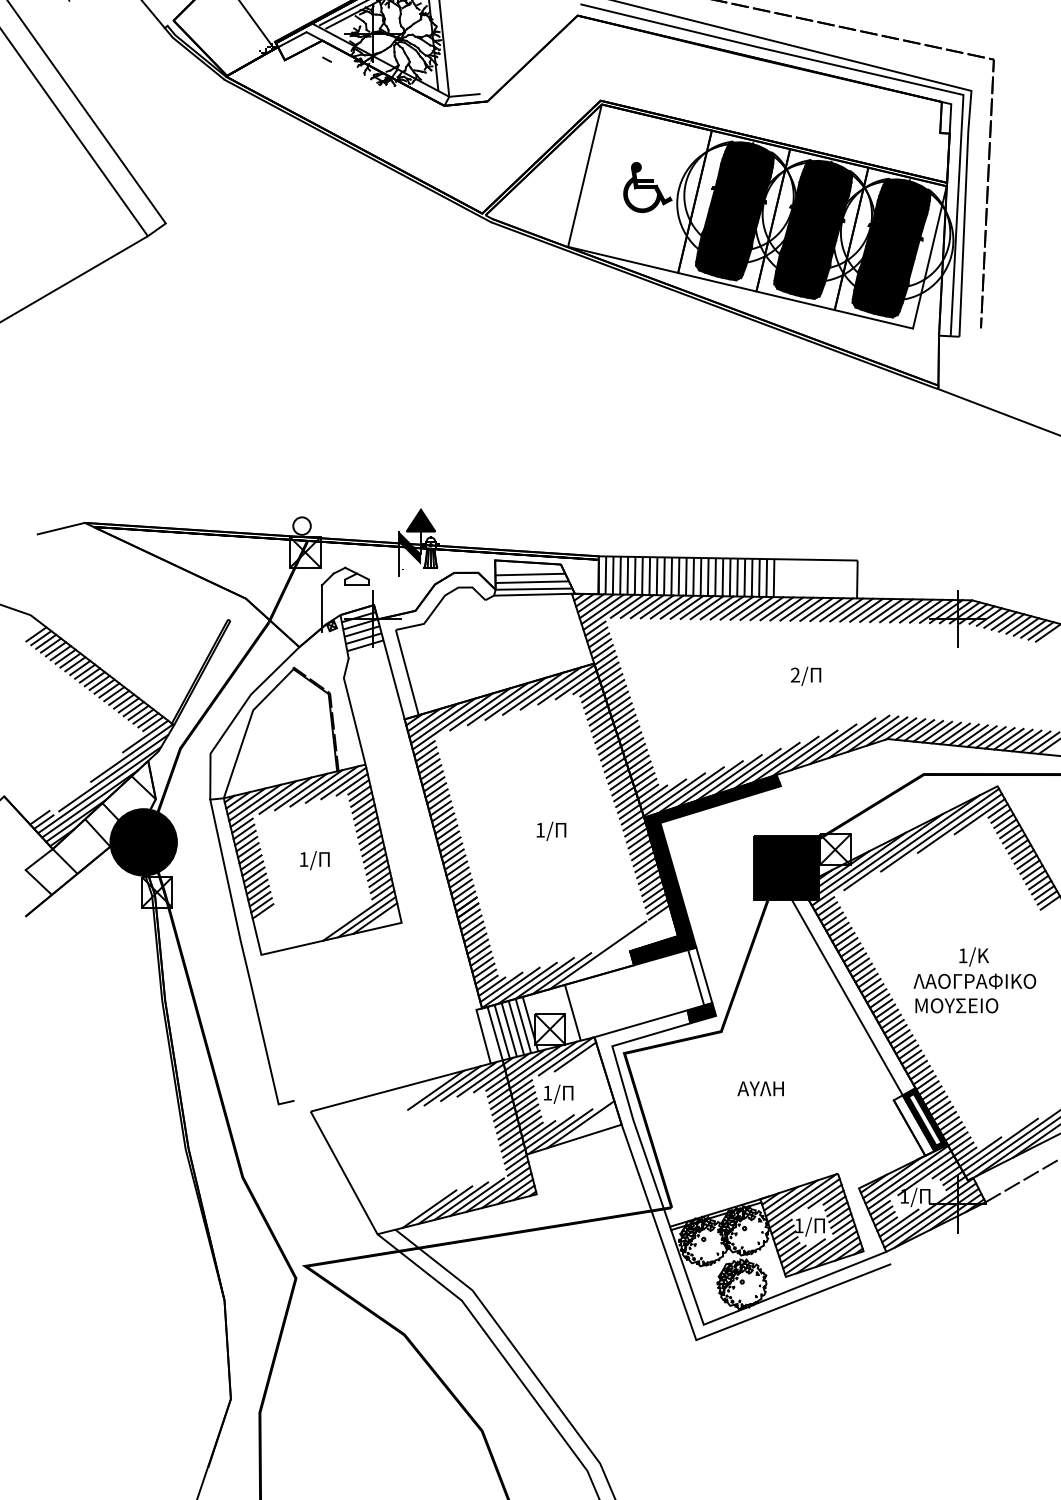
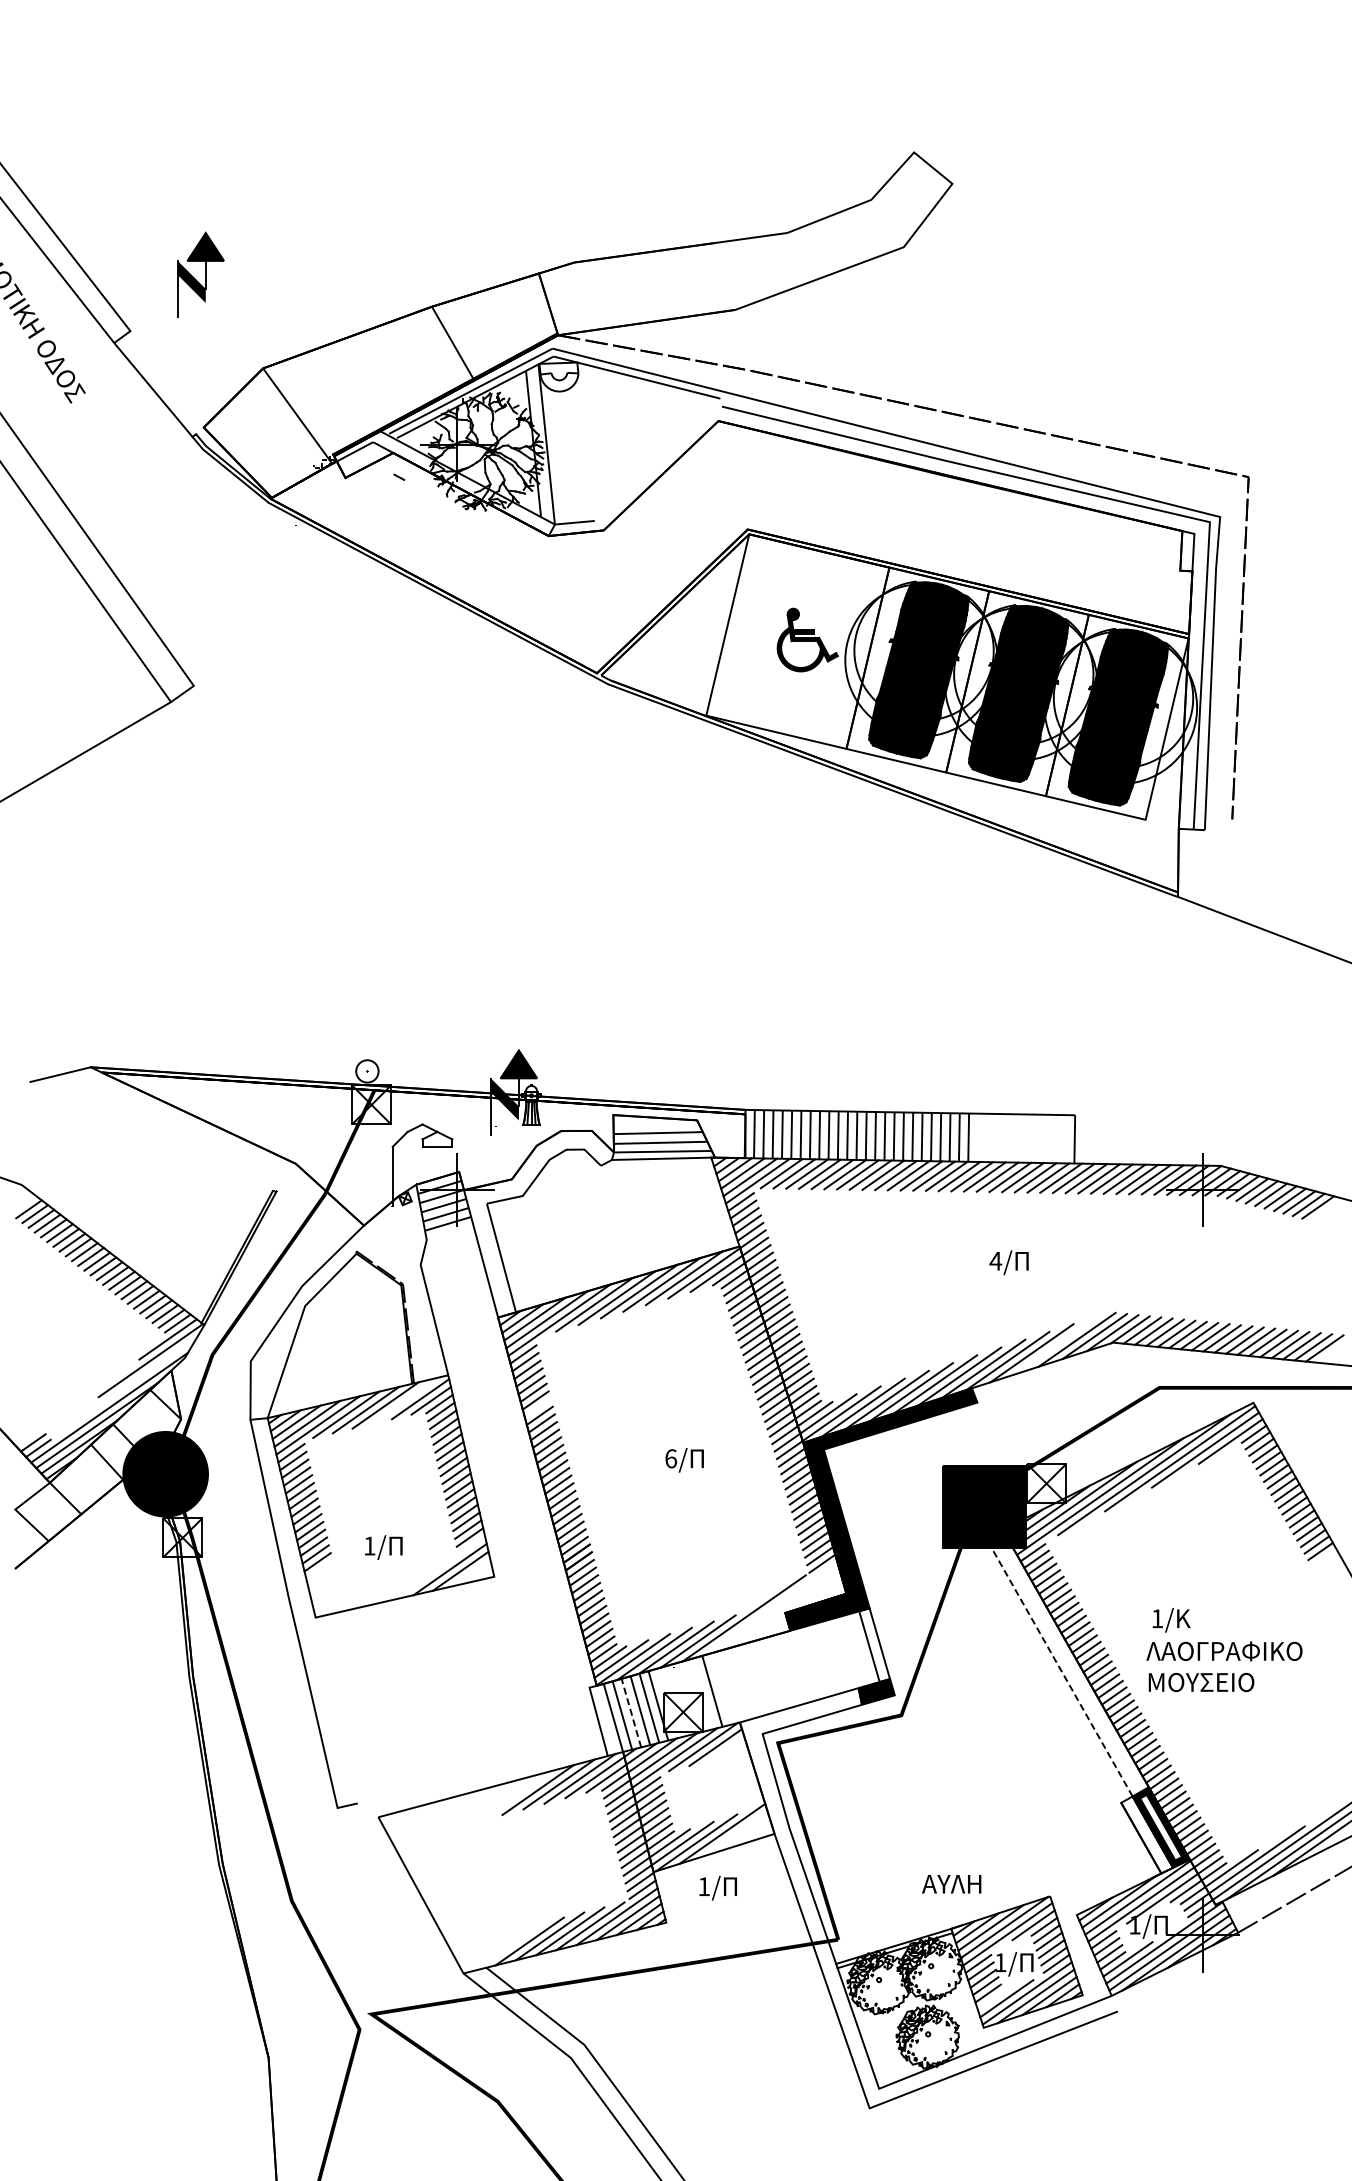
text: (795, 674) -> (995, 1260), 2 -> 4
line: (842, 741) -> (1055, 1345), removed
line: (113, 772) -> (127, 1385), removed
line: (331, 784) -> (405, 1400), removed
line: (435, 790) -> (537, 1408), removed
text: (540, 829) -> (671, 1458), 1 -> 6
text: (314, 860) -> (383, 1547), moved
line: (358, 915) -> (439, 1567), removed
text: (974, 957) -> (1171, 1620), moved
line: (845, 994) -> (1059, 1667), solid -> dashed
line: (509, 1030) -> (631, 1713), solid -> dashed
text: (760, 1089) -> (951, 1884), moved
text: (558, 1094) -> (717, 1888), moved
line: (792, 1253) -> (992, 1998), removed

